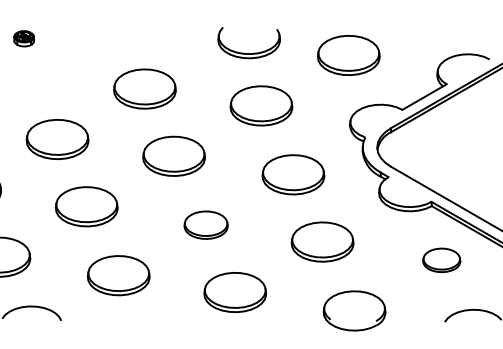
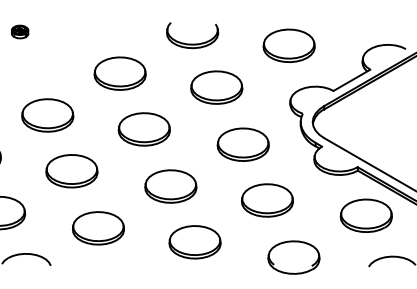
part: (249, 52) -> (192, 43), moved
part: (205, 225) -> (170, 186), size x1.43
part: (440, 260) -> (365, 215), size x1.67

